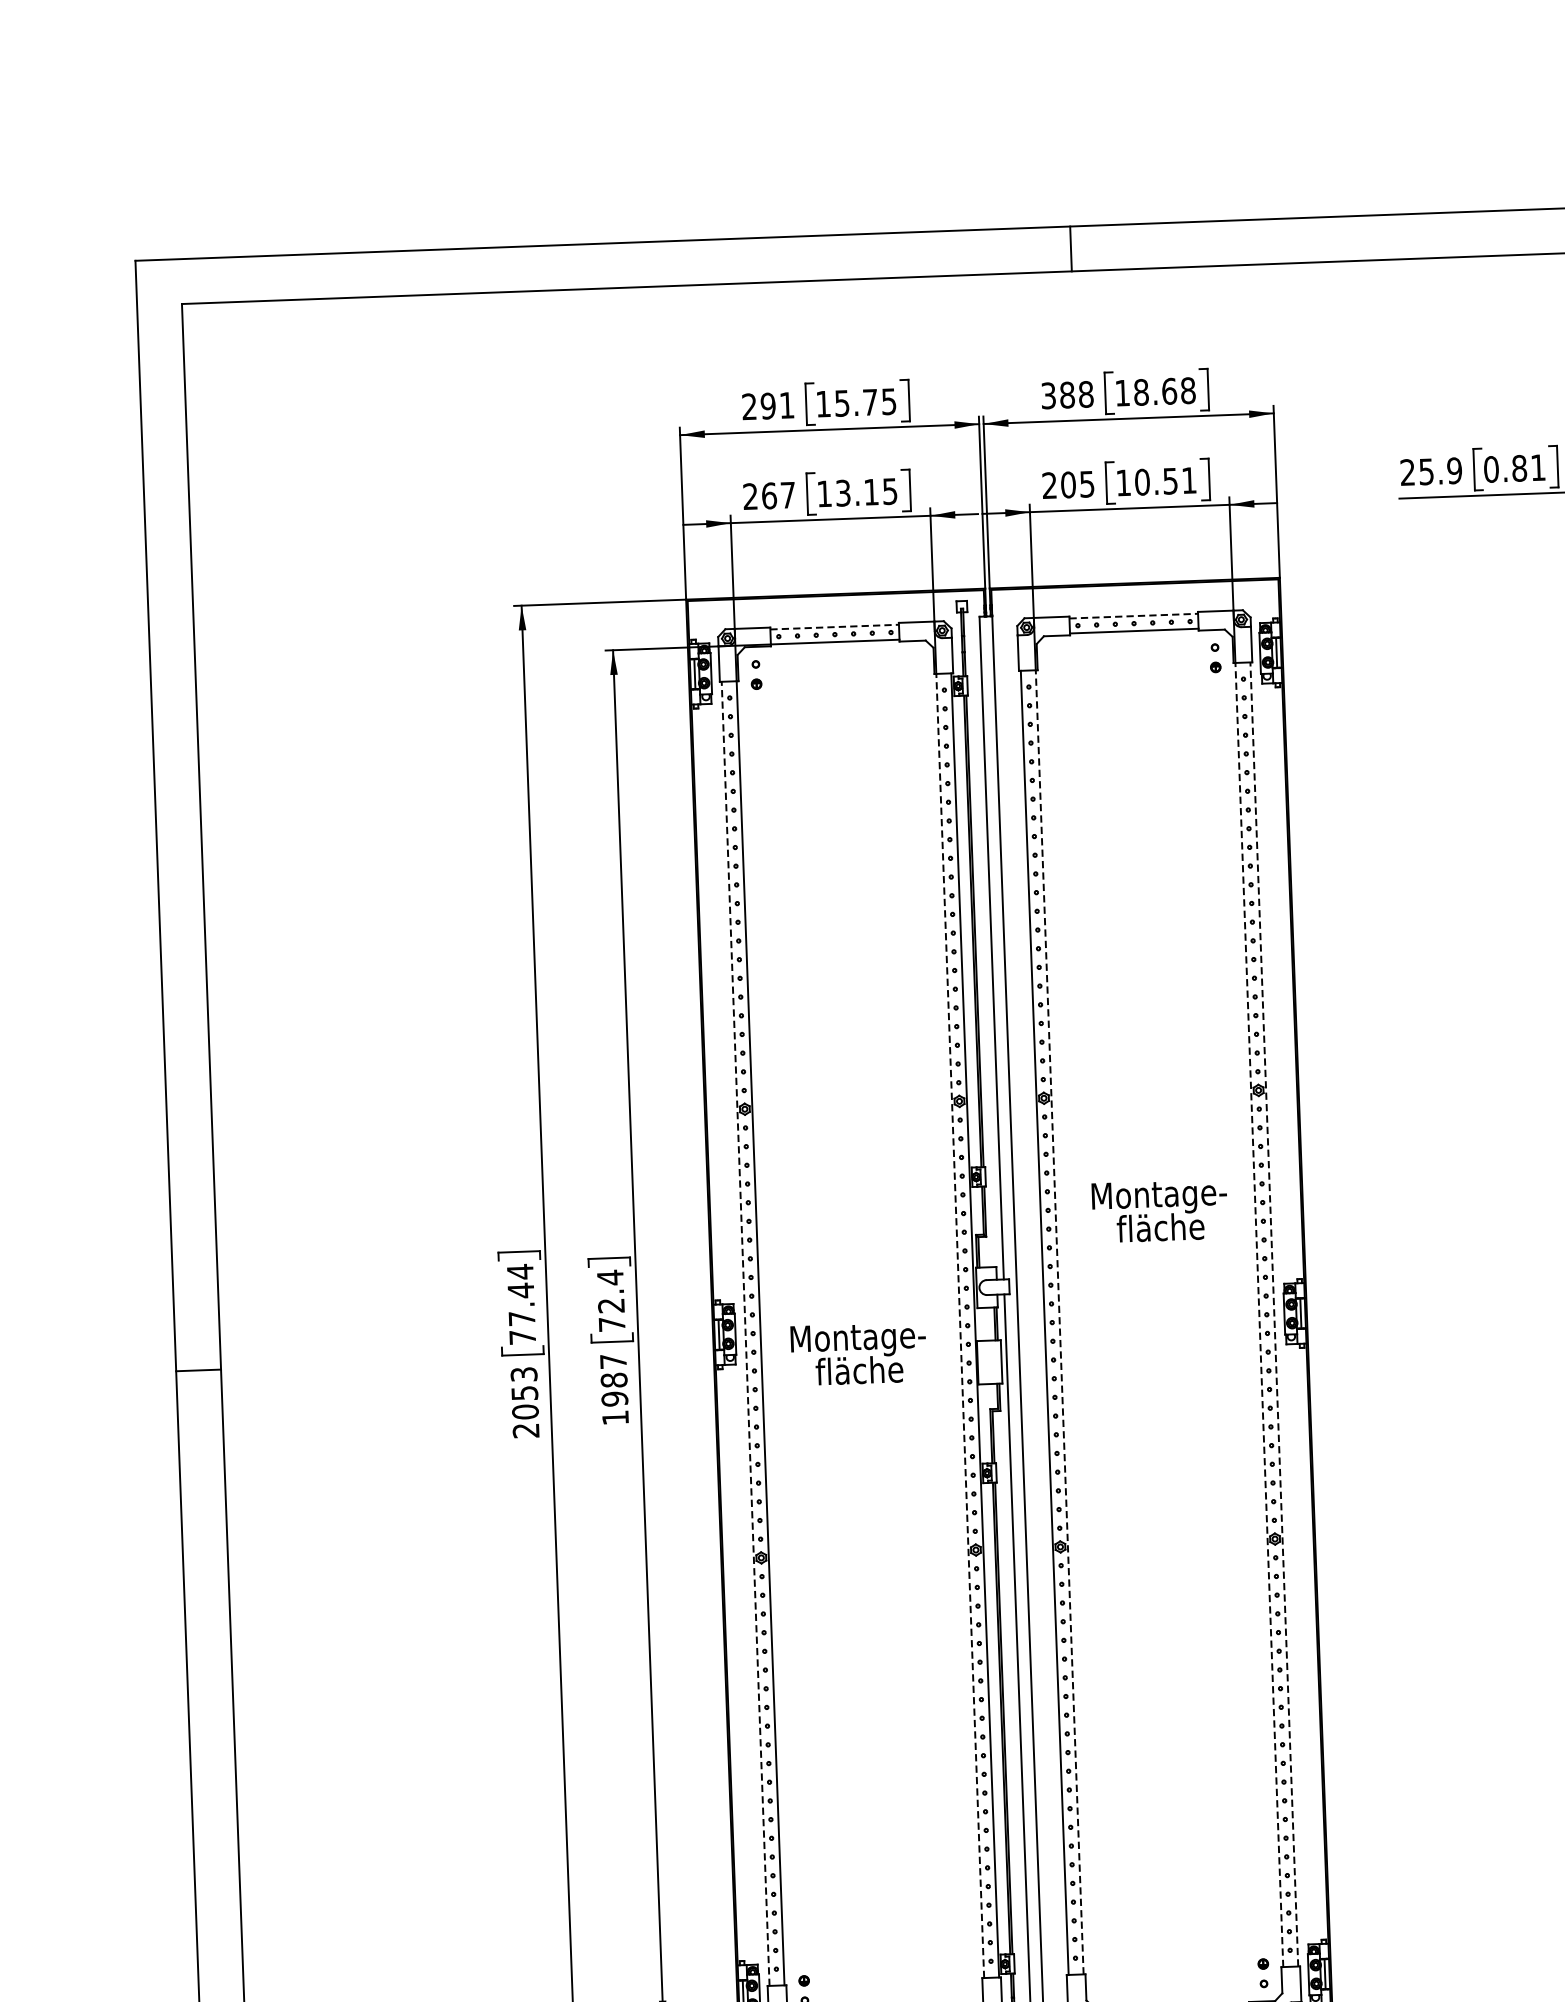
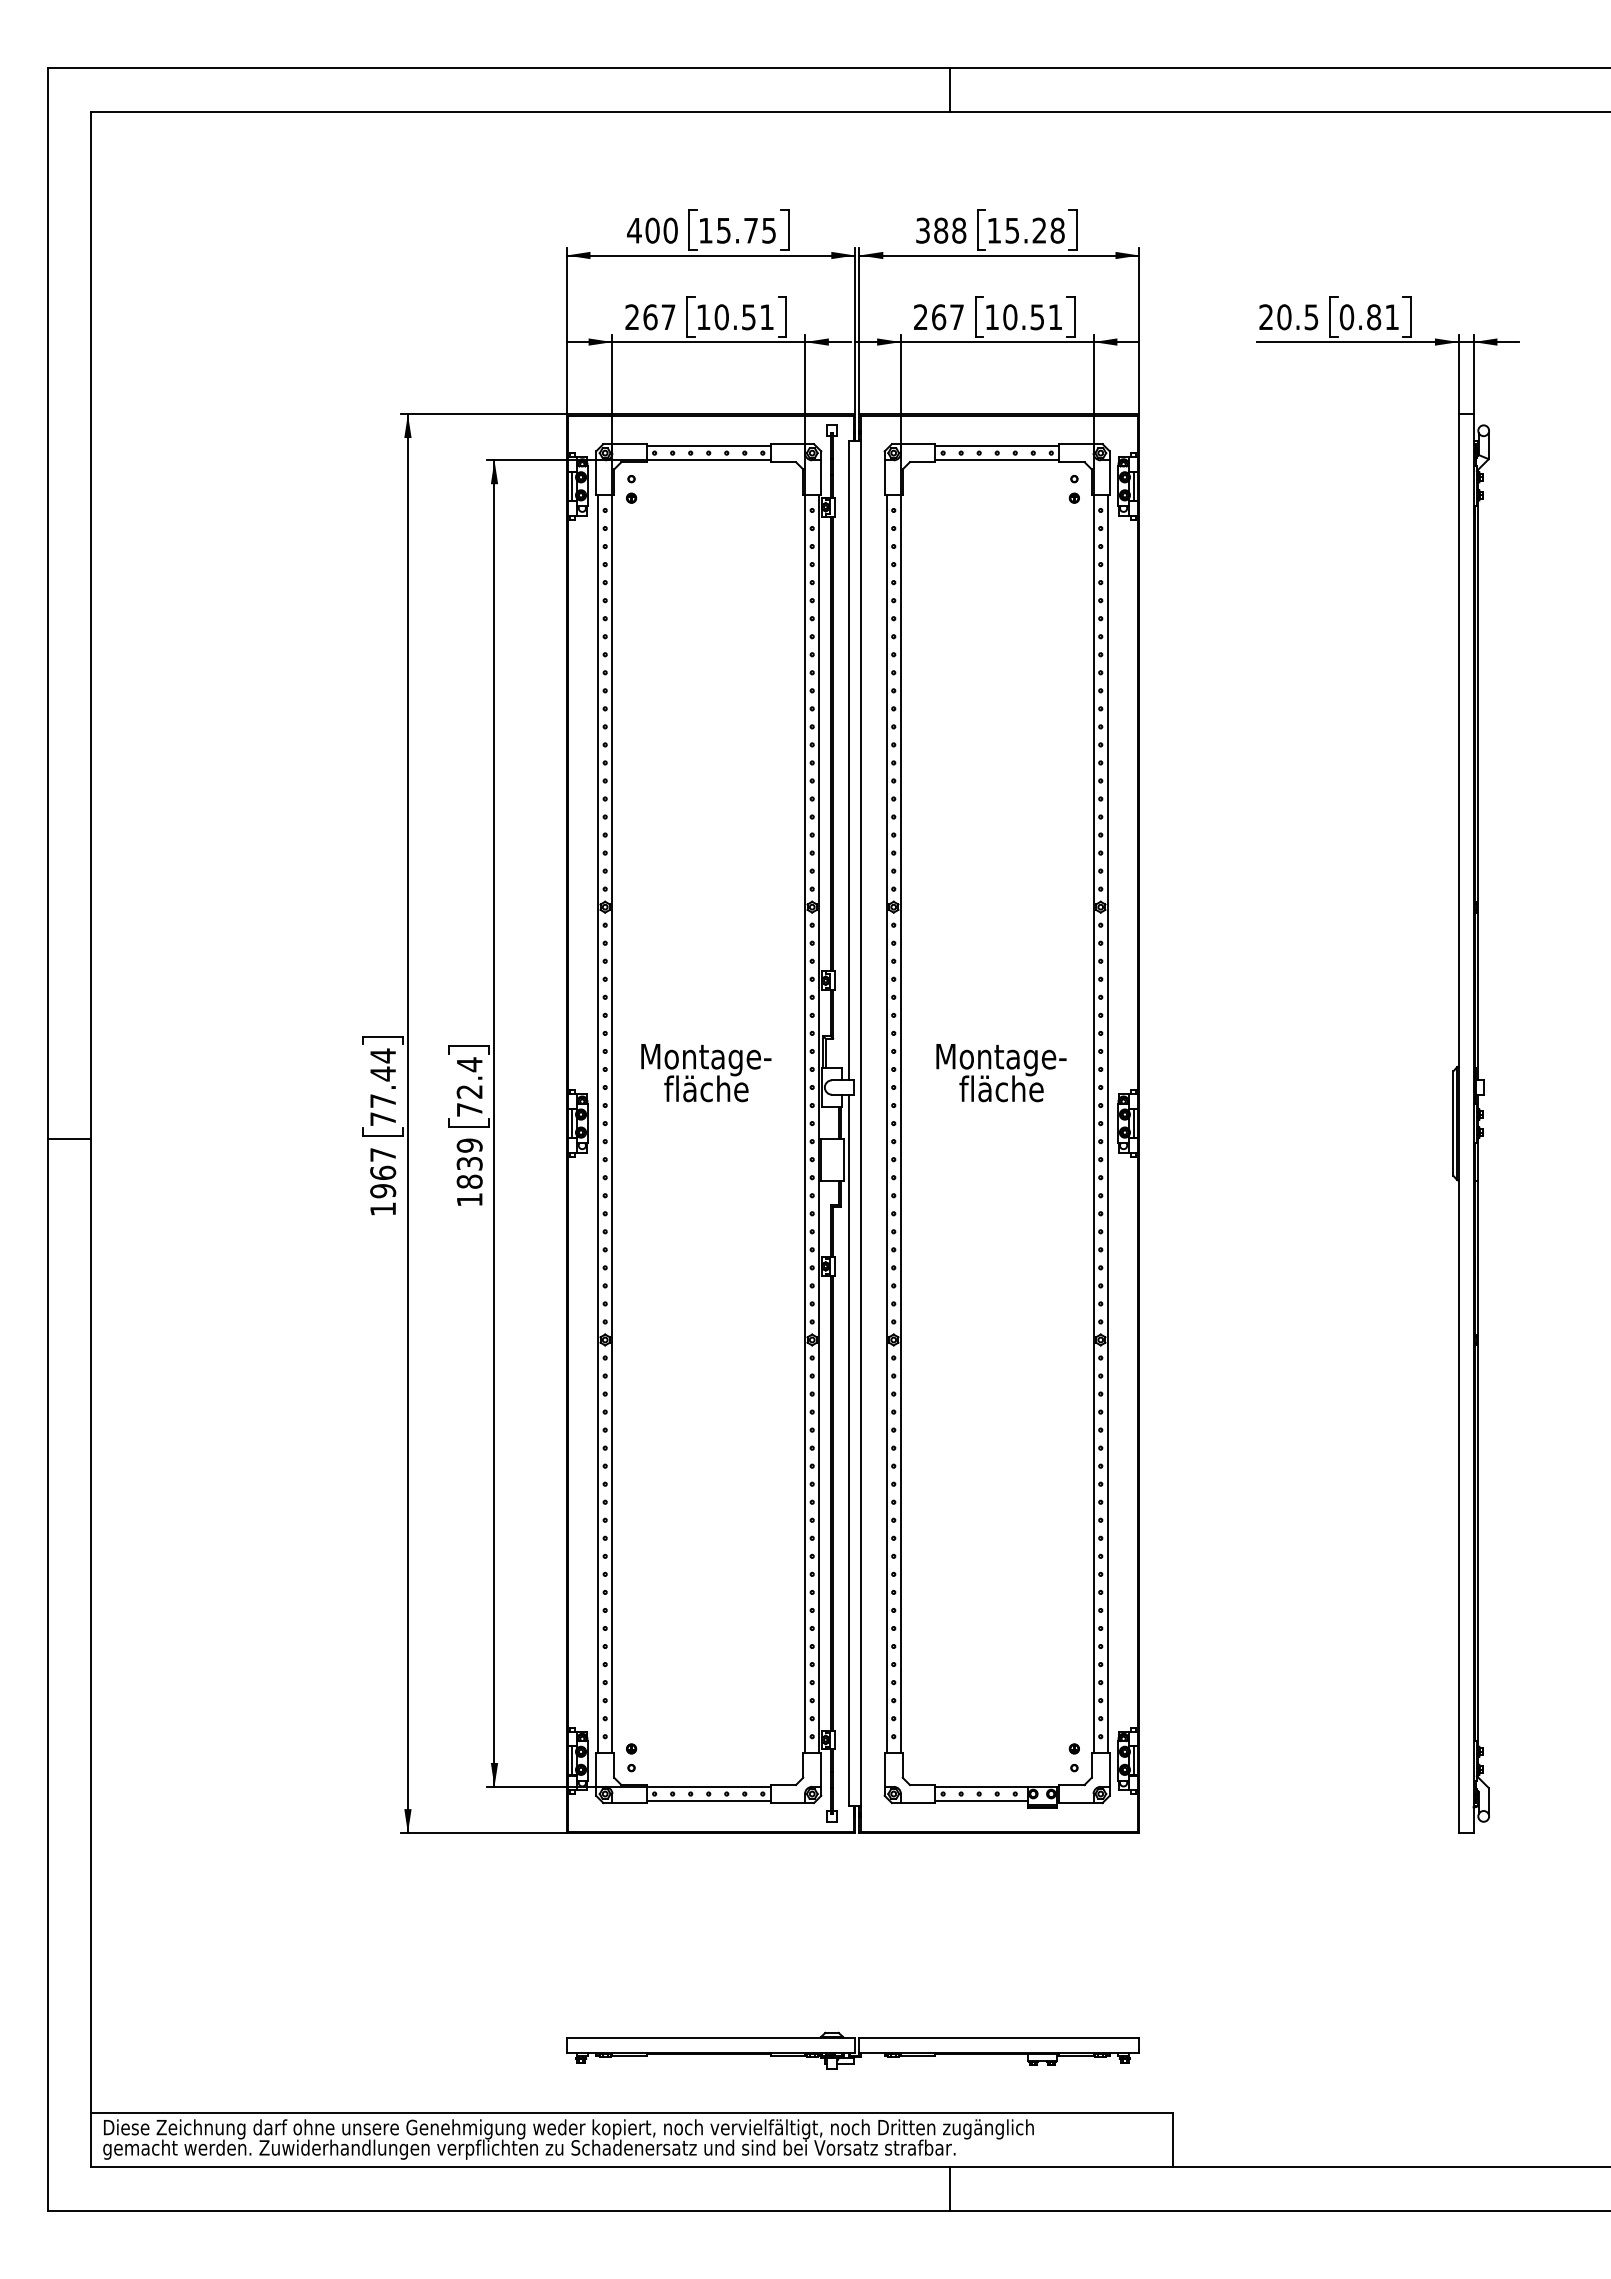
text: (1154, 391) -> (1025, 230), 18.68 -> 15.28
text: (768, 405) -> (652, 230), 291 -> 400
text: (1440, 471) -> (1297, 317), 25.9 -> 20.5
text: (1077, 484) -> (947, 317), 205 -> 267
text: (865, 492) -> (743, 317), 13.15 -> 10.51
line: (1134, 615) -> (997, 445), dashed -> solid
line: (835, 626) -> (709, 445), dashed -> solid
text: (1160, 1211) -> (1001, 1073), moved
line: (1259, 1314) -> (1093, 1123), dashed -> solid
line: (1273, 1314) -> (1107, 1123), dashed -> solid
line: (1059, 1322) -> (900, 1123), dashed -> solid
line: (960, 1325) -> (805, 1123), dashed -> solid
line: (746, 1333) -> (598, 1123), dashed -> solid
text: (859, 1354) -> (706, 1073), moved
text: (613, 1380) -> (469, 1163), 1987 -> 1839
text: (525, 1403) -> (383, 1182), 2053 -> 1967

